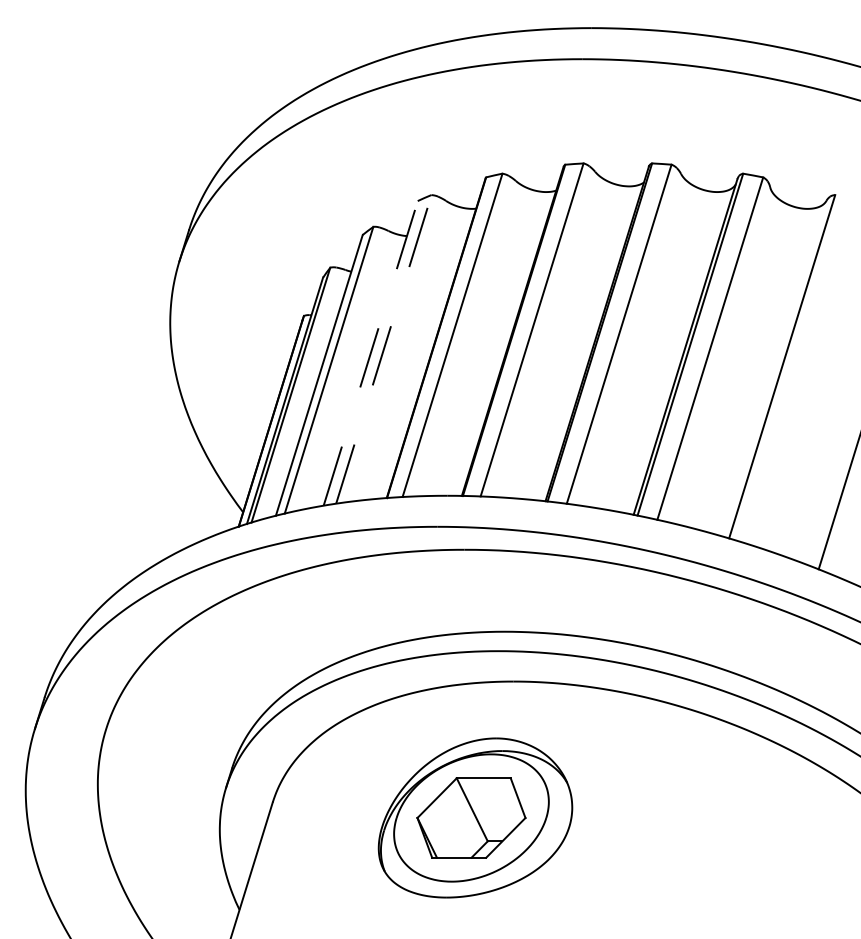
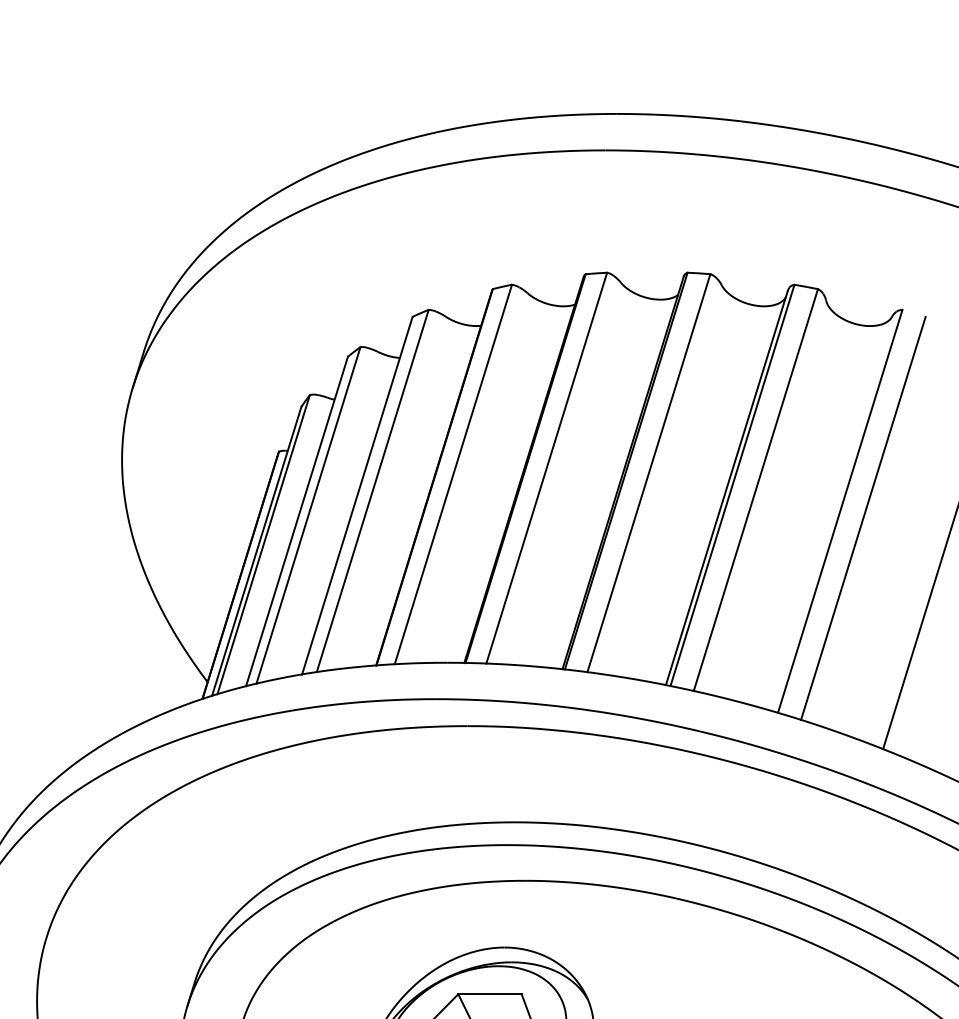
line: (383, 349) -> (372, 491), dashed -> solid
line: (370, 352) -> (357, 494), dashed -> solid
line: (801, 372) -> (862, 518), added

